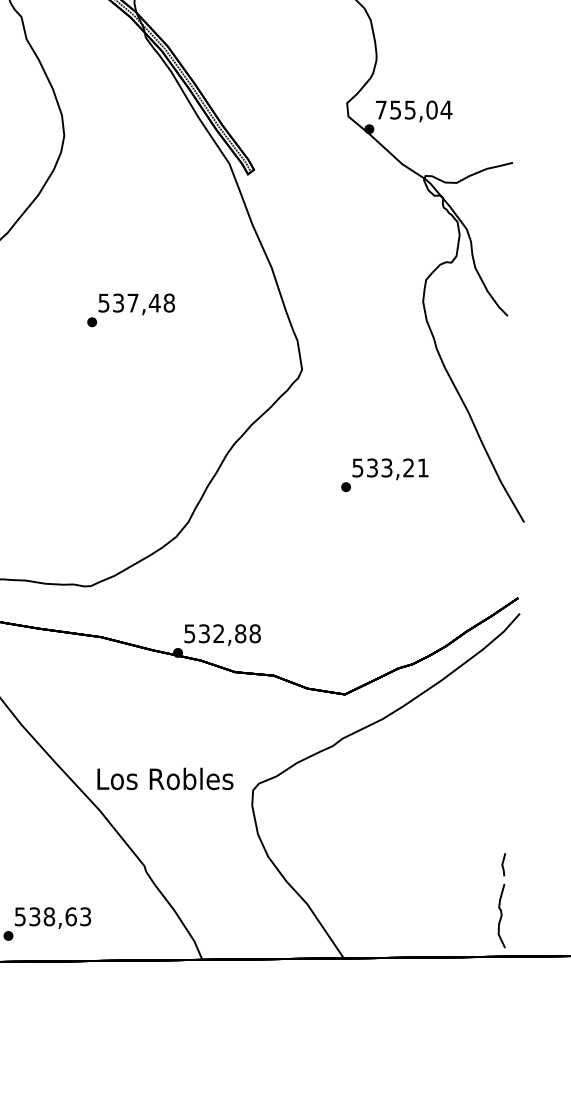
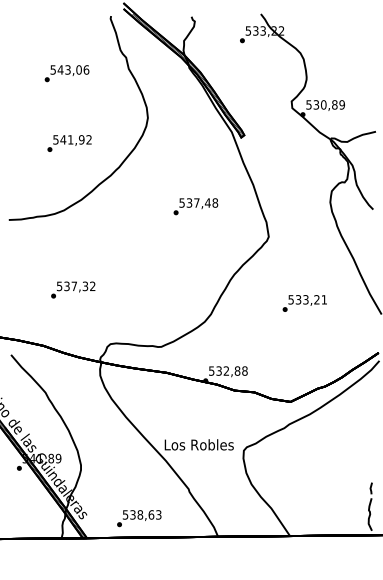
text: (413, 109) -> (325, 104), 755,04 -> 530,89
text: (130, 309) -> (195, 206), moved
text: (384, 475) -> (304, 303), moved

